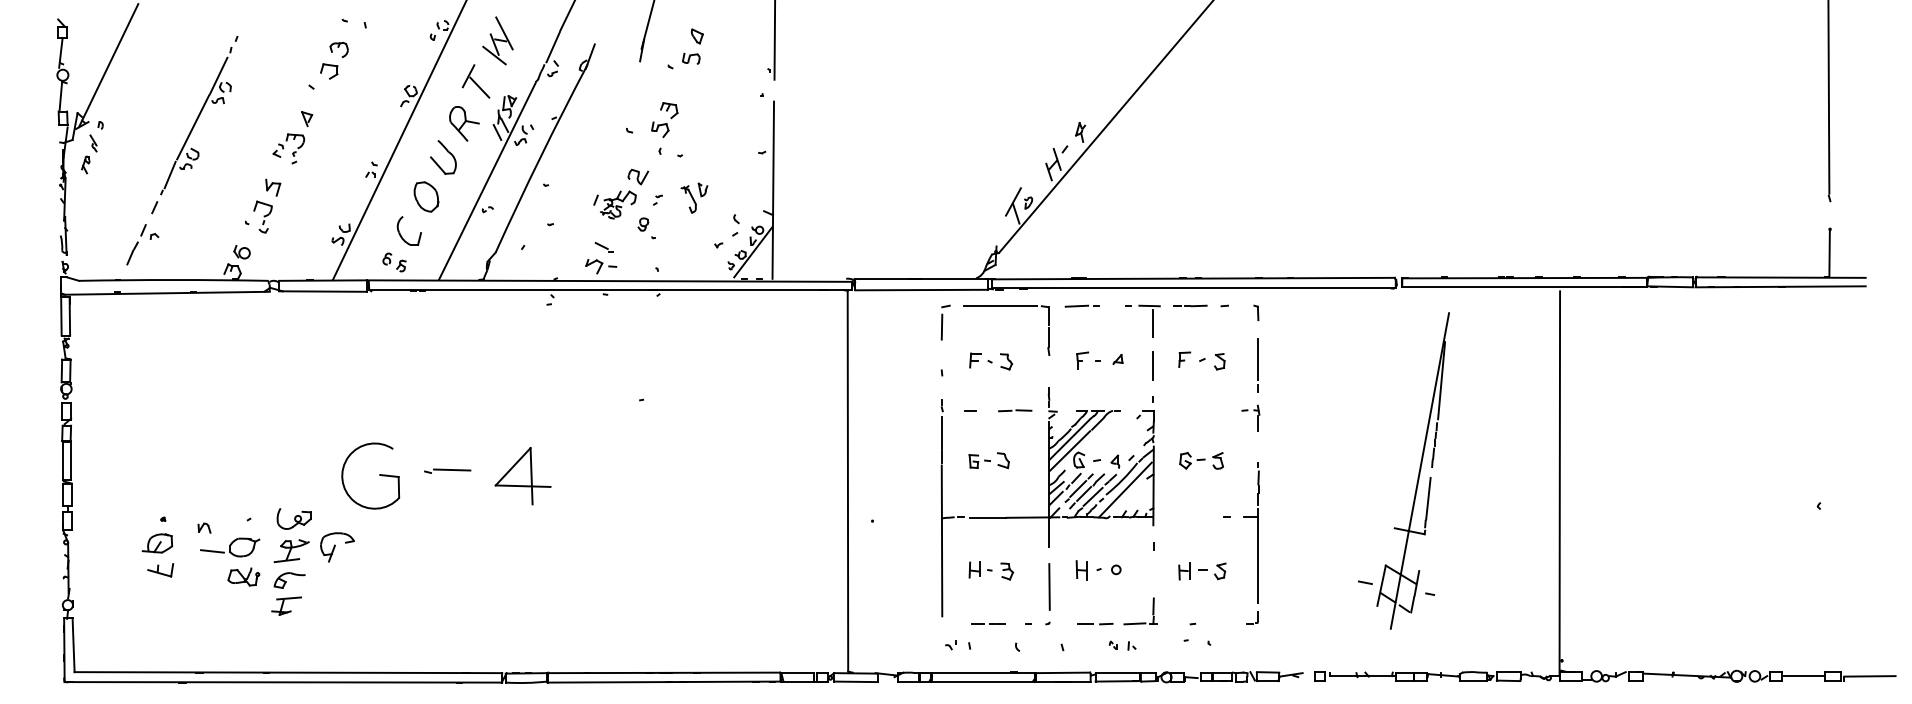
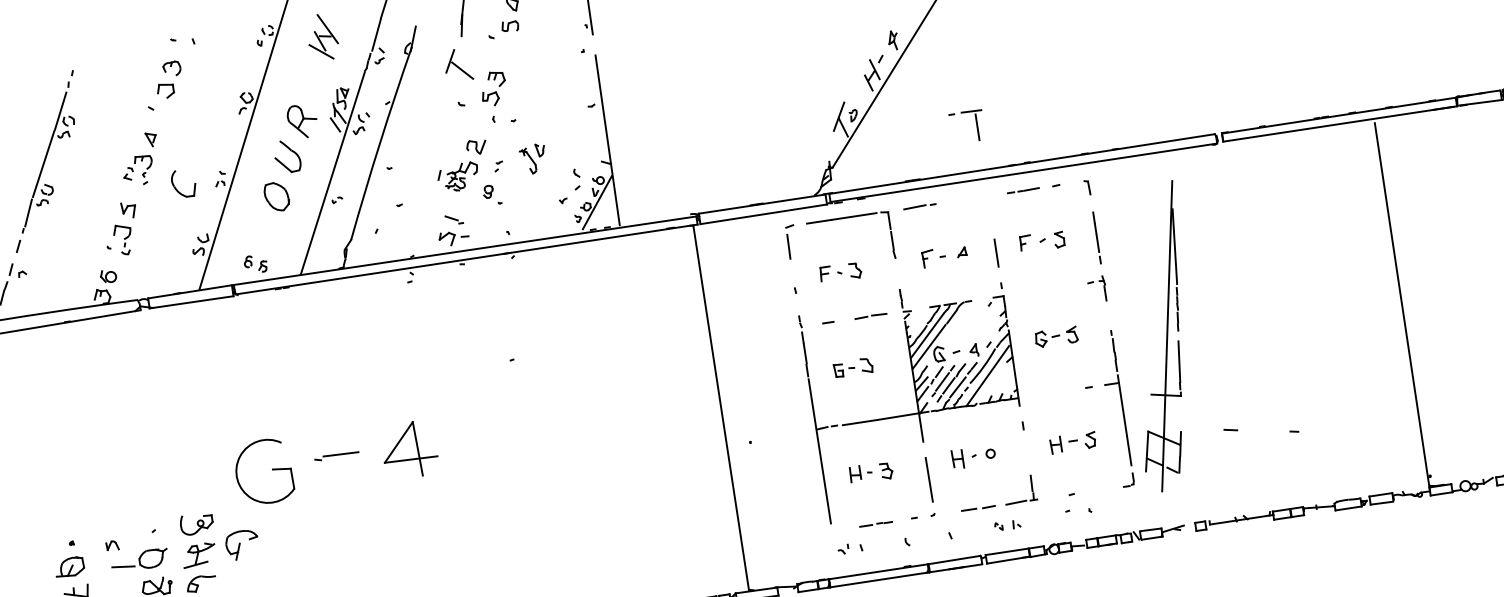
part: (475, 81) -> (457, 65), moved
part: (400, 232) -> (175, 186), moved
part: (1152, 320) -> (976, 124), moved
part: (1418, 471) -> (1165, 336), moved

